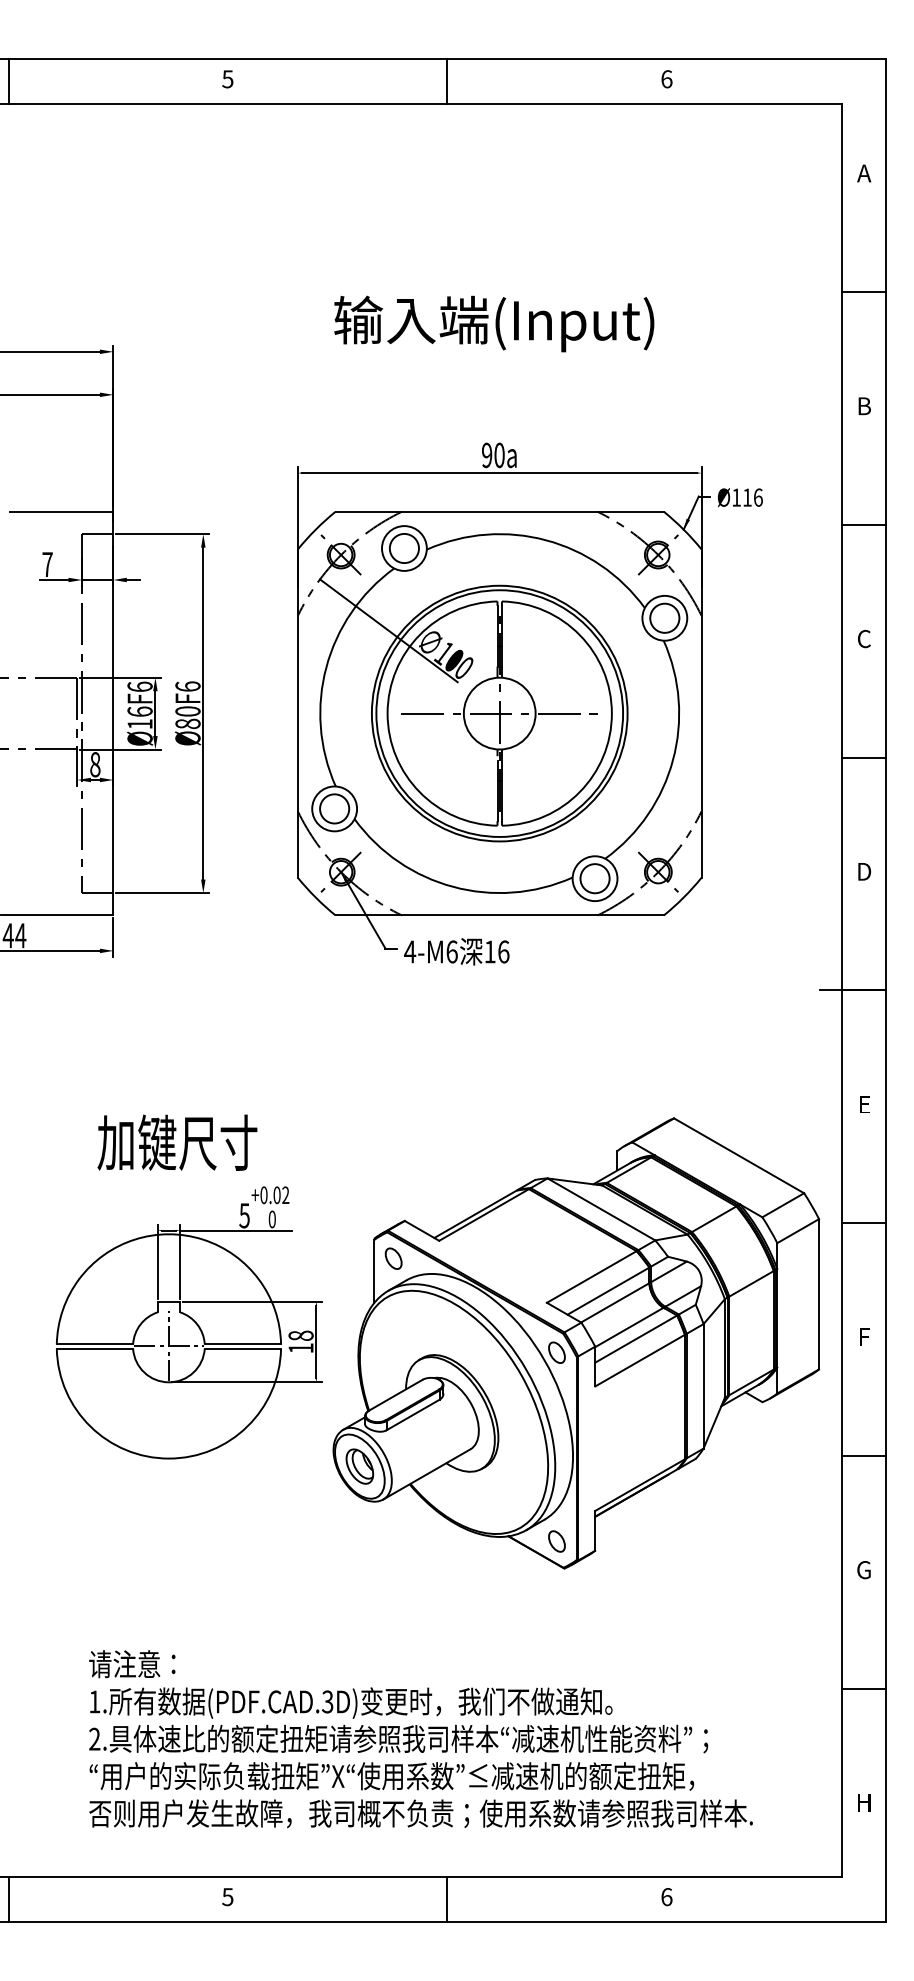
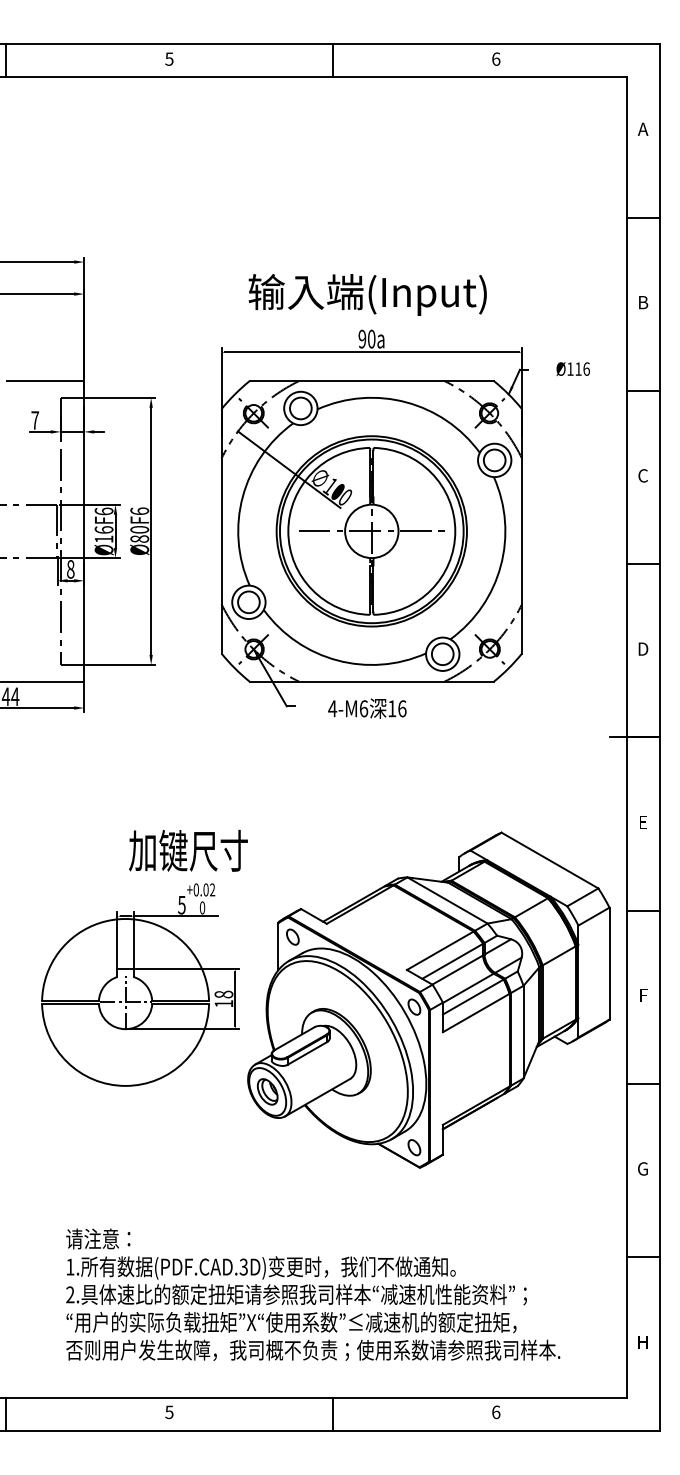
text: (494, 323) -> (367, 294), moved
text: (740, 497) -> (573, 369), moved
text: (456, 951) -> (367, 708), moved
text: (177, 1142) -> (188, 850), moved

